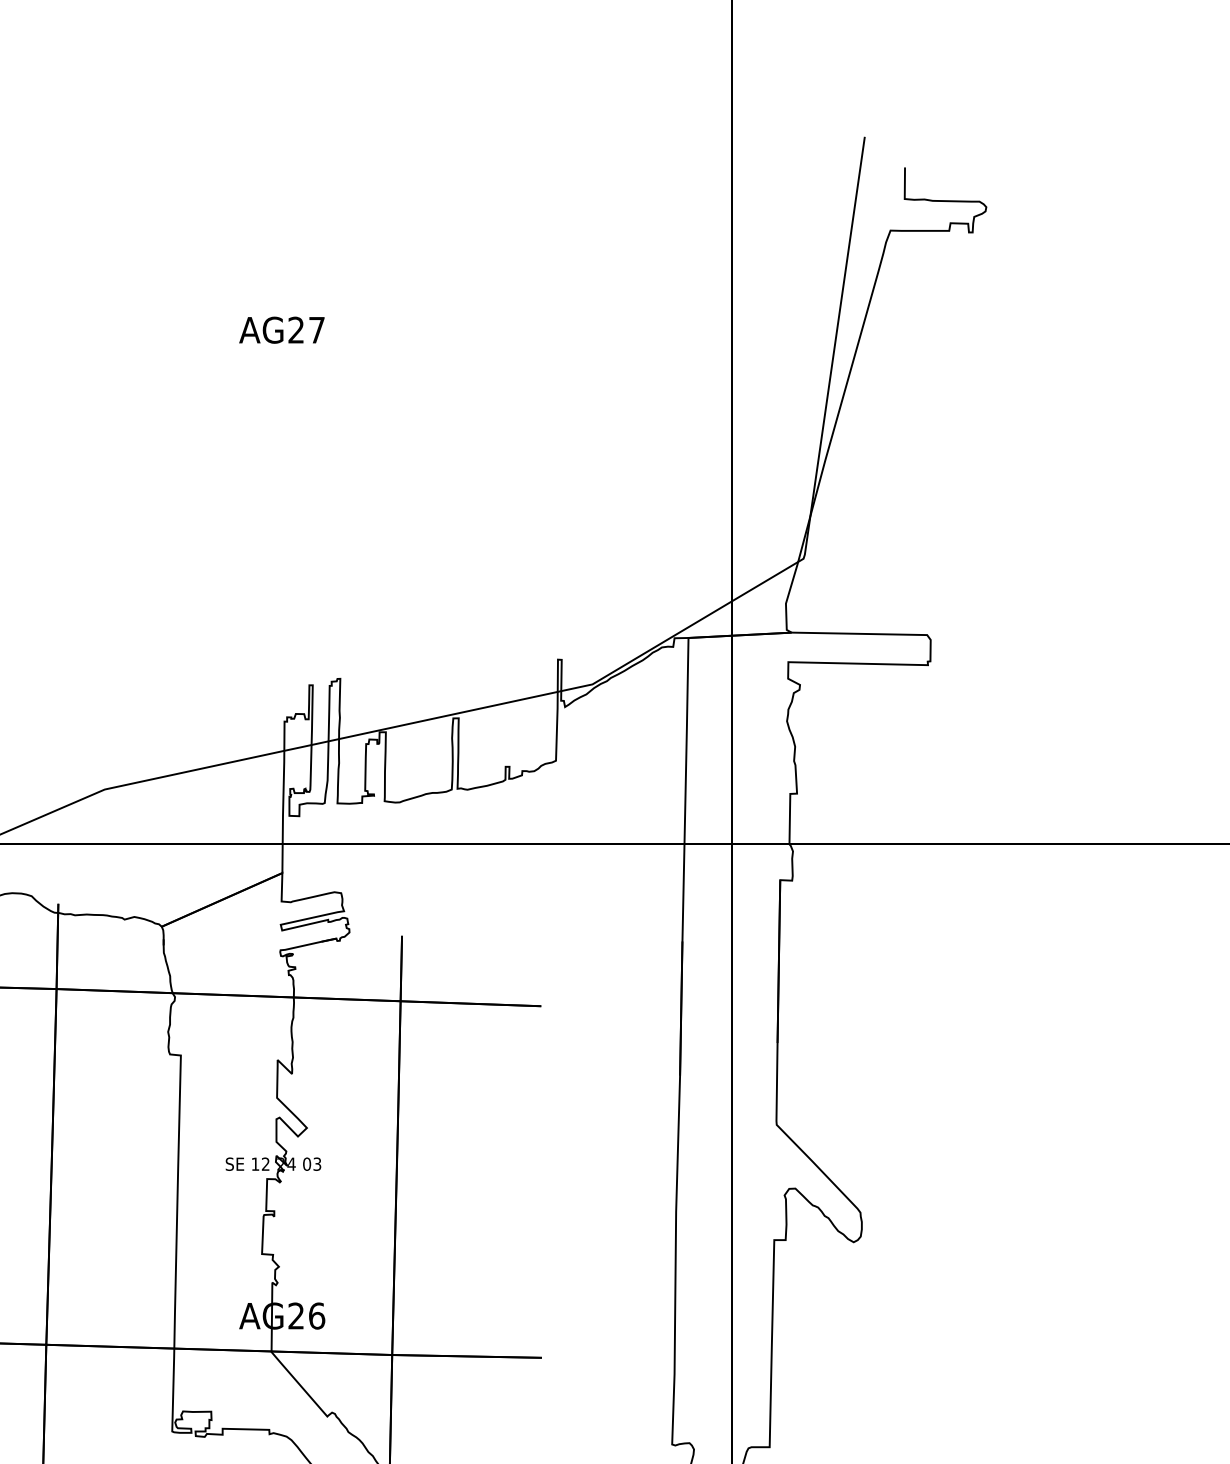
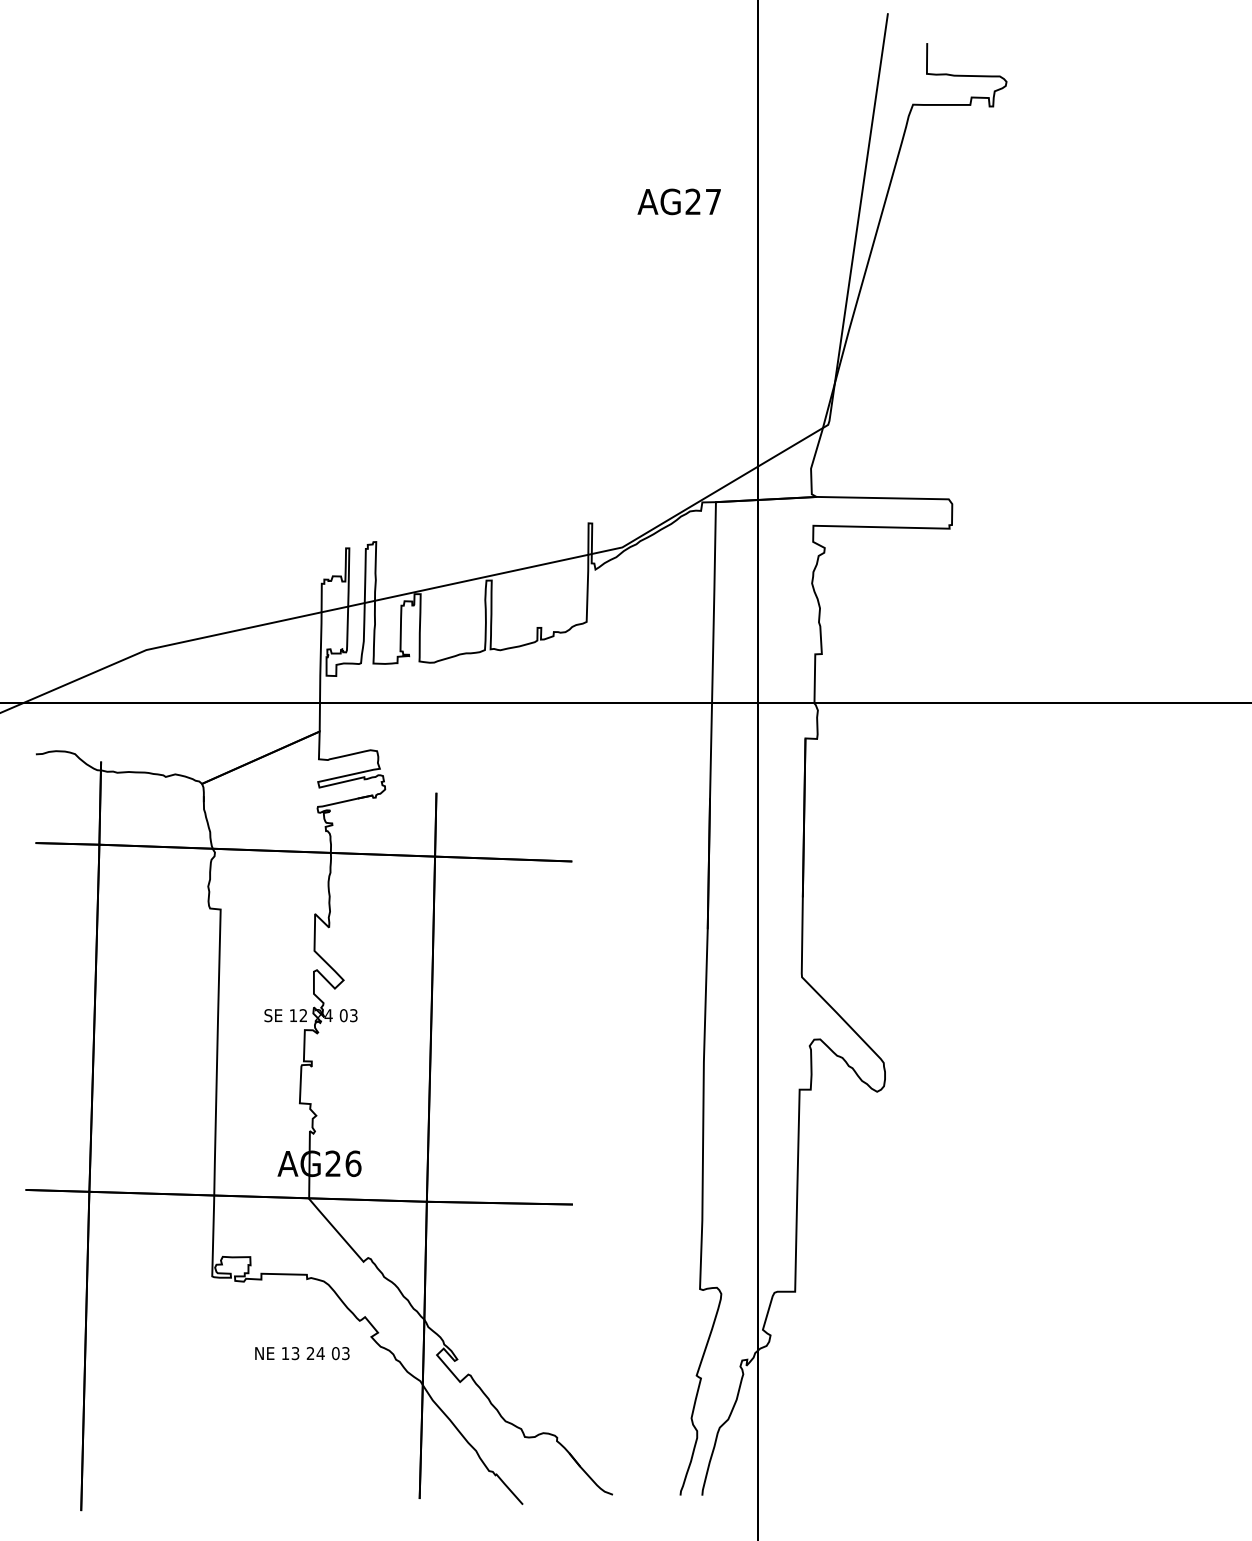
text: (281, 329) -> (678, 201), moved

